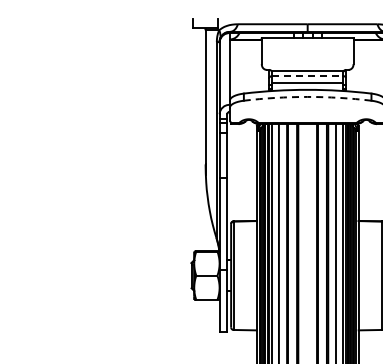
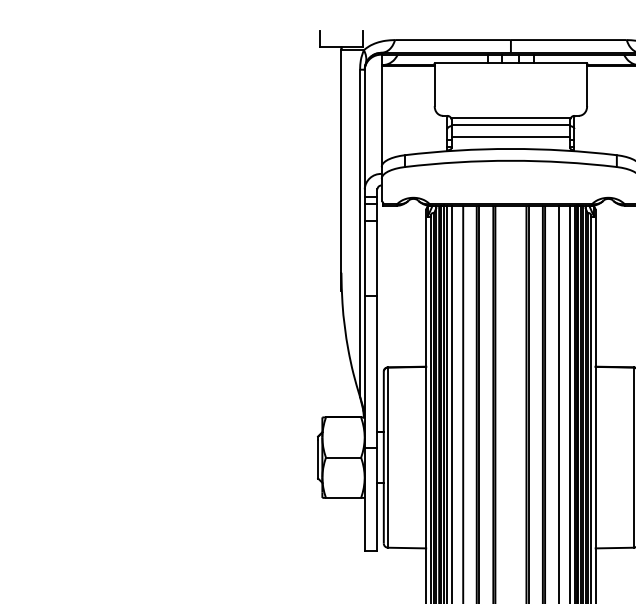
line: (307, 75) -> (510, 125), dashed -> solid
arc: (307, 96) -> (510, 160), dashed -> solid

